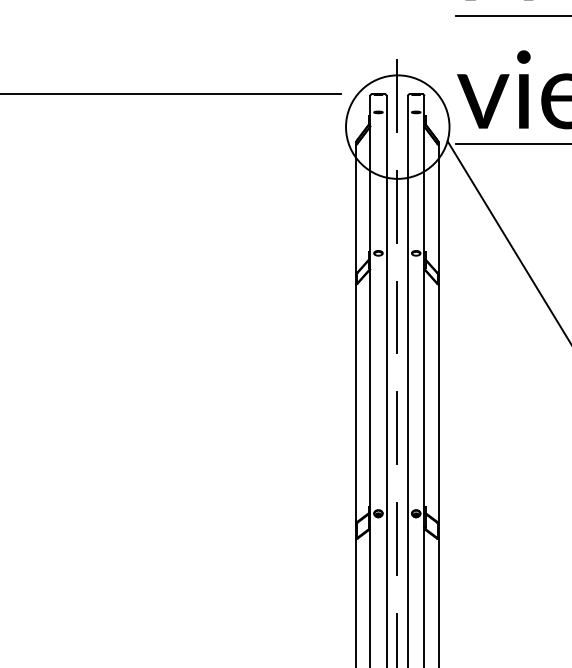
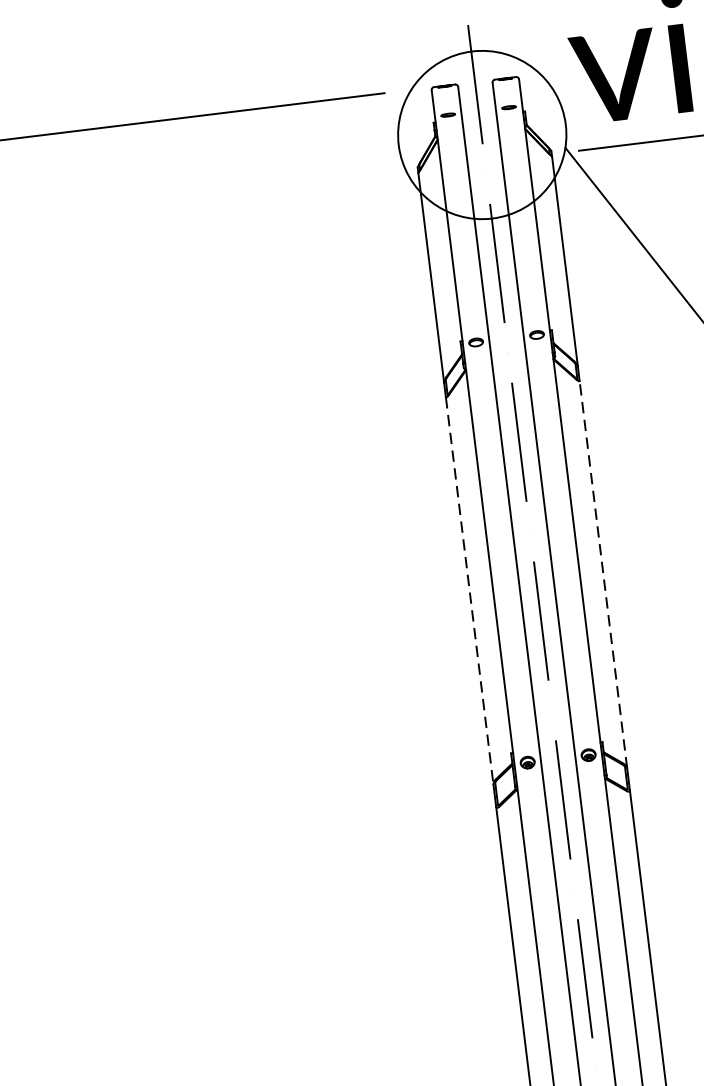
line: (438, 404) -> (602, 574), solid -> dashed
line: (355, 405) -> (469, 592), solid -> dashed

